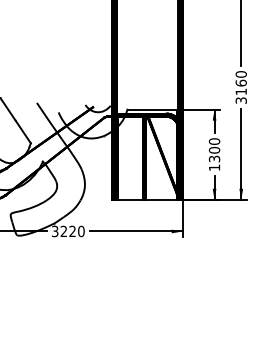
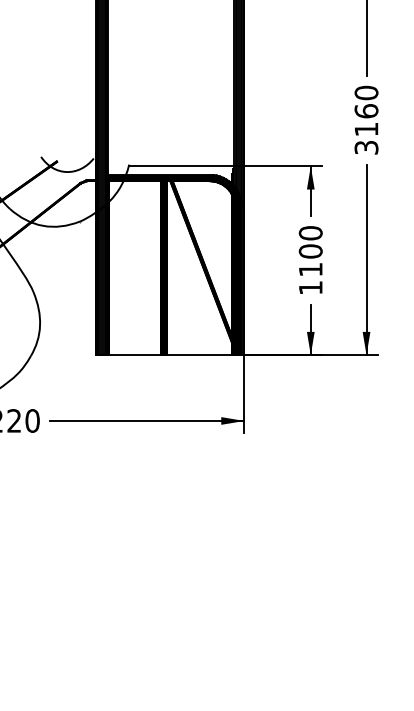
text: (214, 158) -> (310, 268), 1300 -> 1100

